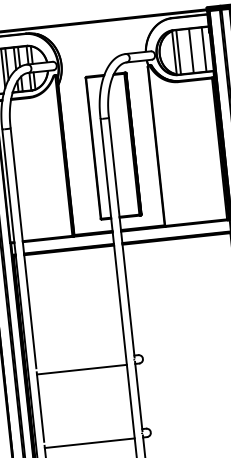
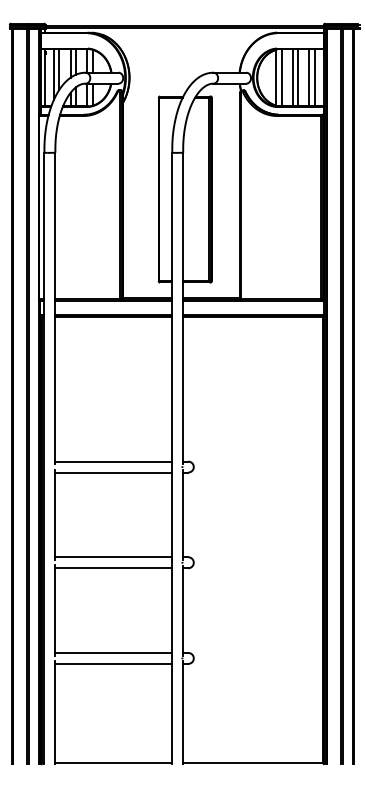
line: (199, 49) -> (309, 77), added
line: (186, 51) -> (292, 77), added
line: (80, 361) -> (113, 461), added
line: (88, 435) -> (113, 557), added

